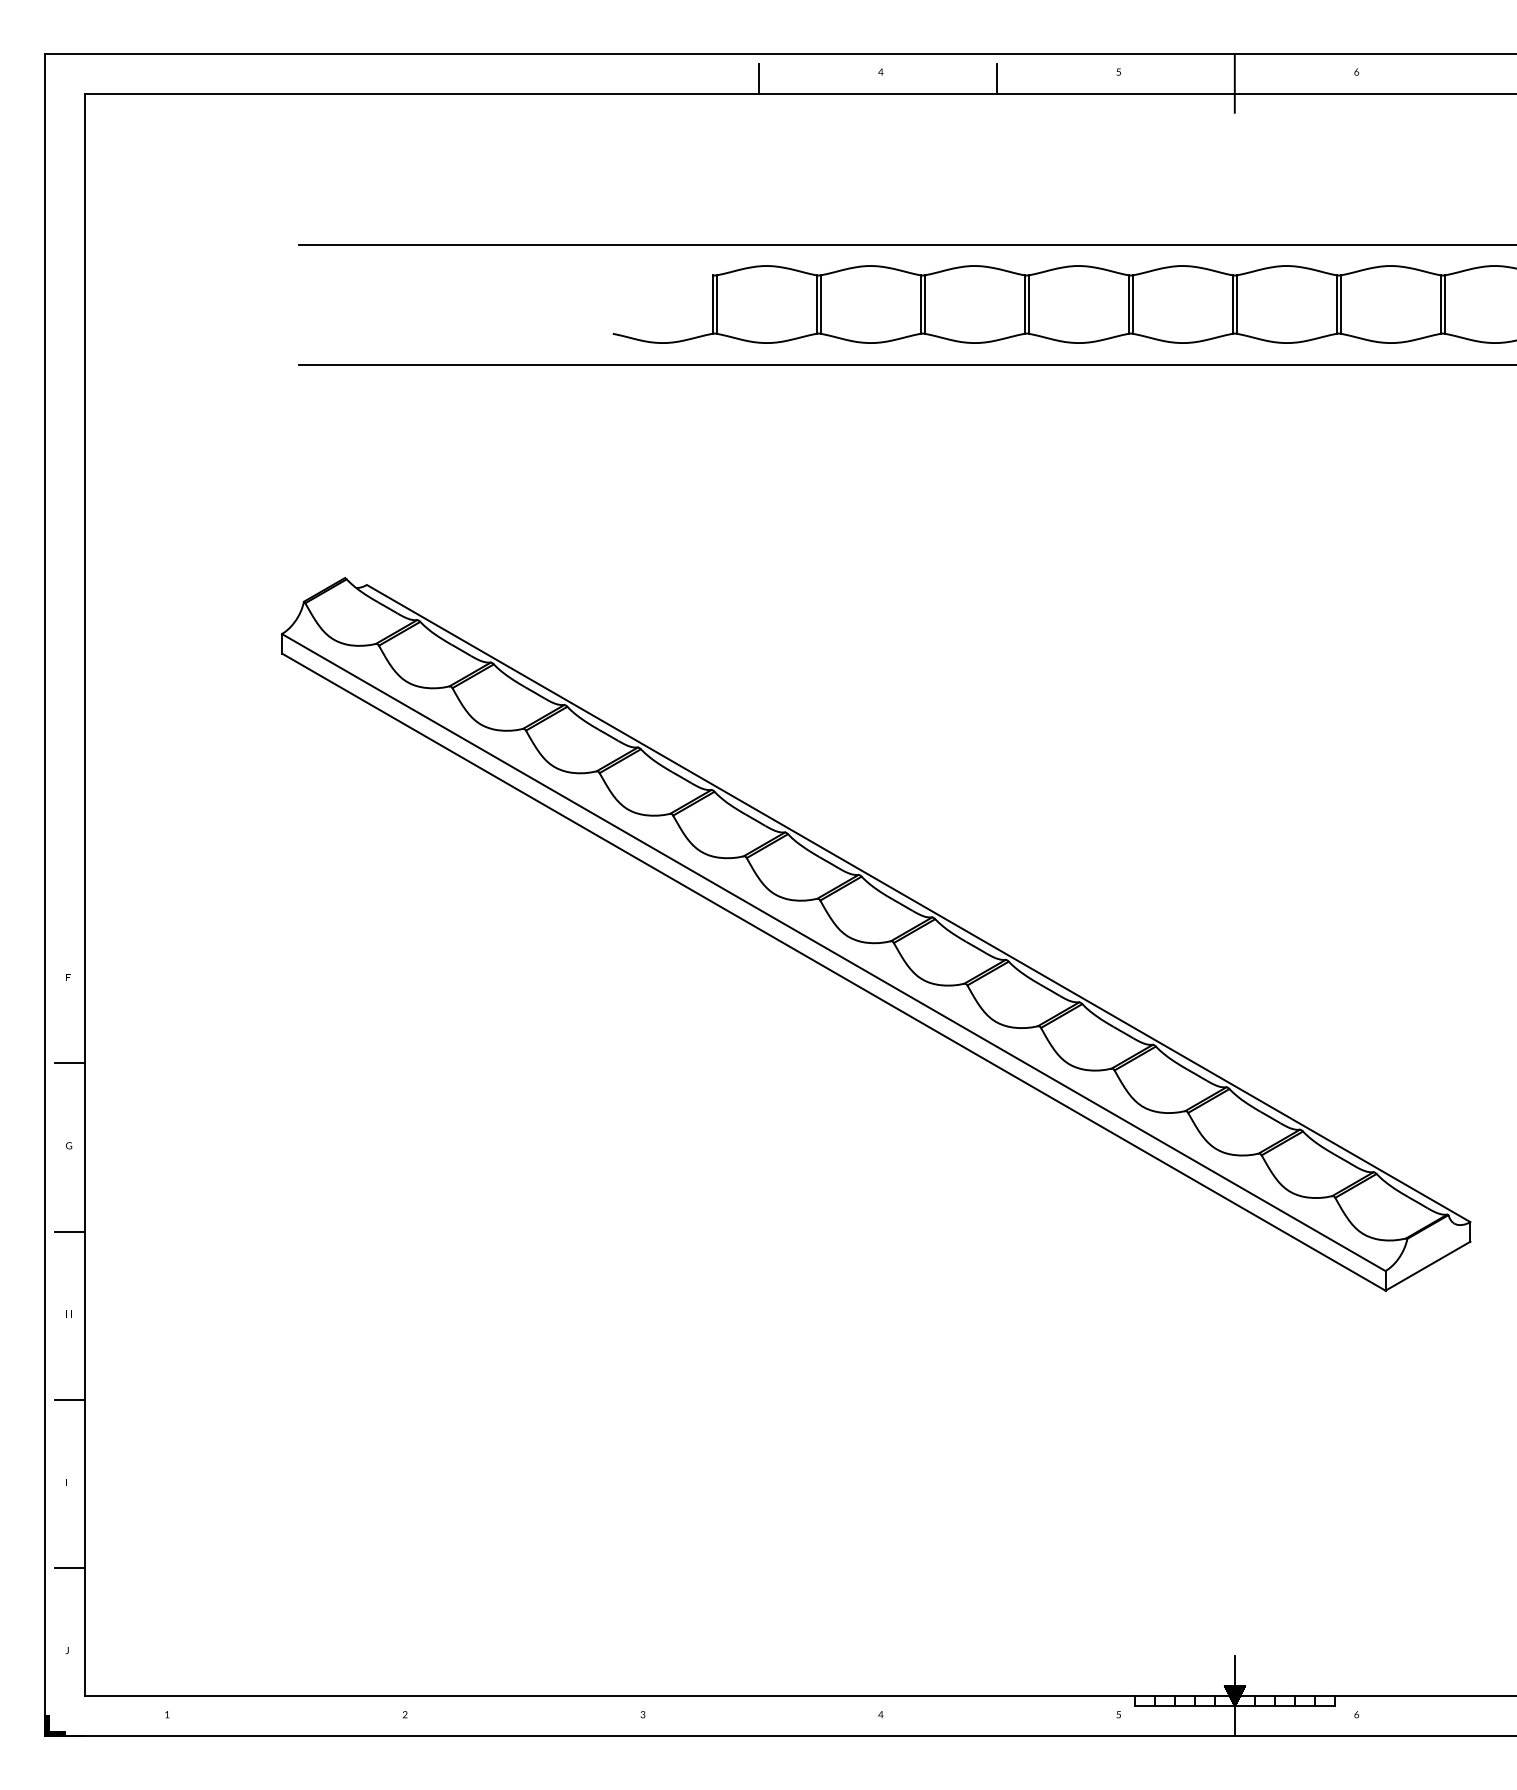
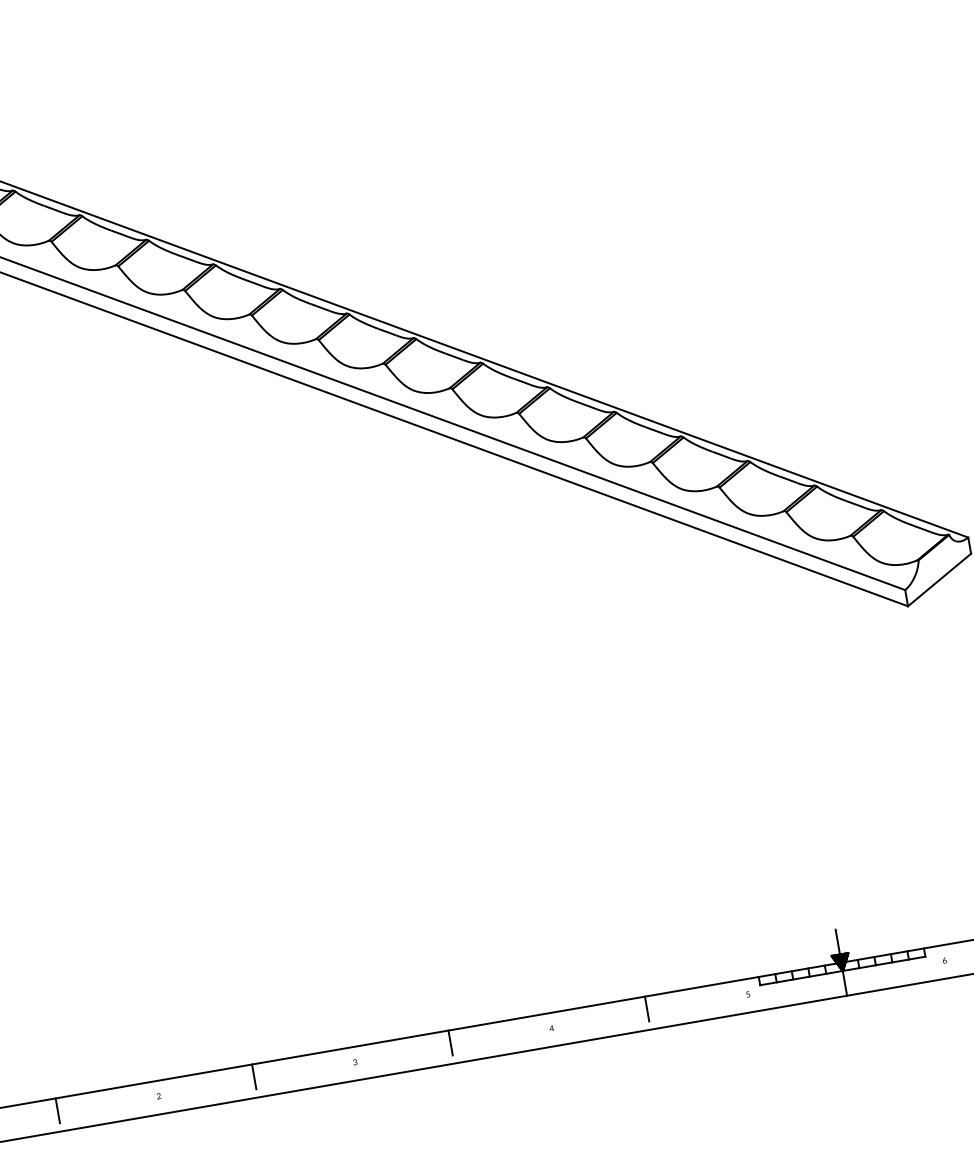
line: (283, 1711) -> (57, 1110), added
line: (521, 1711) -> (254, 1077), added
line: (759, 1711) -> (451, 1043), added
line: (996, 1711) -> (646, 1009), added

